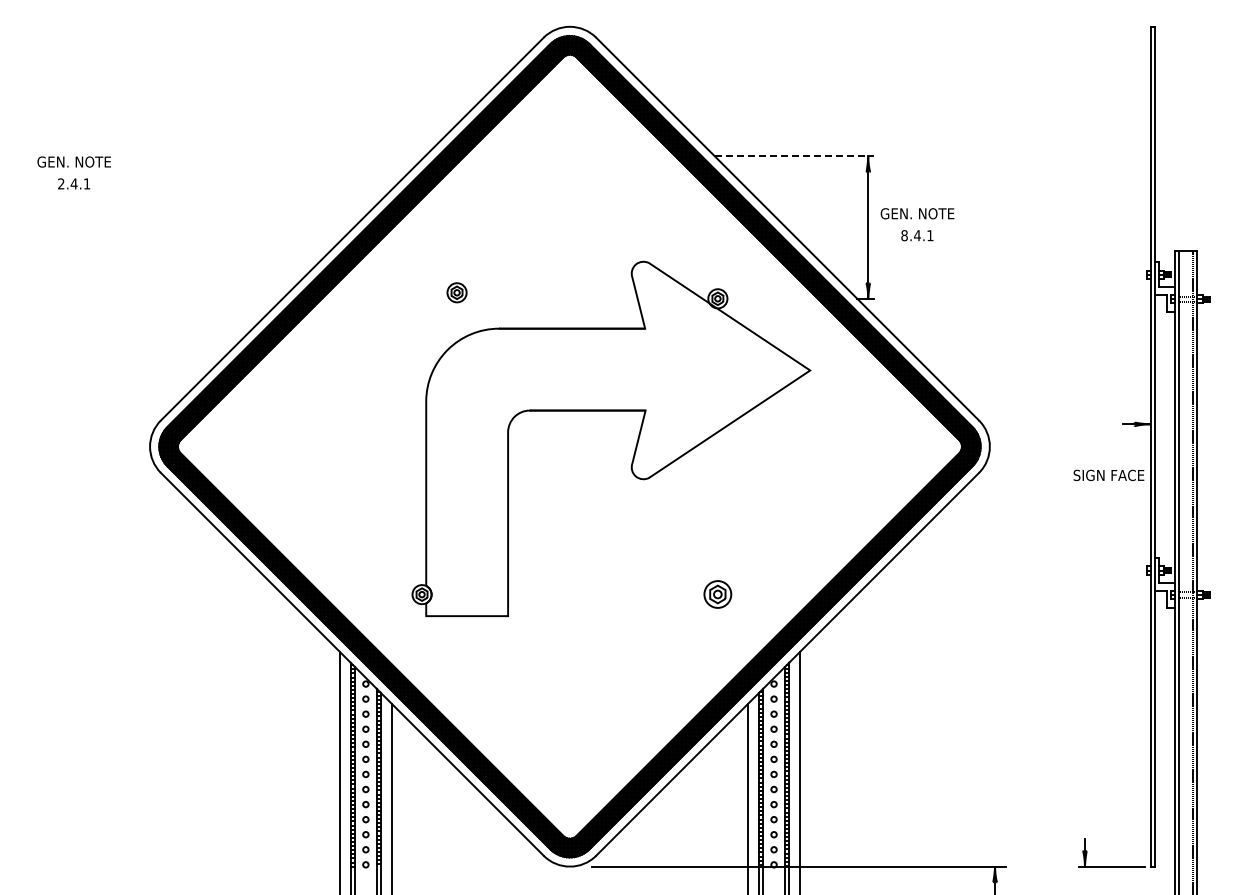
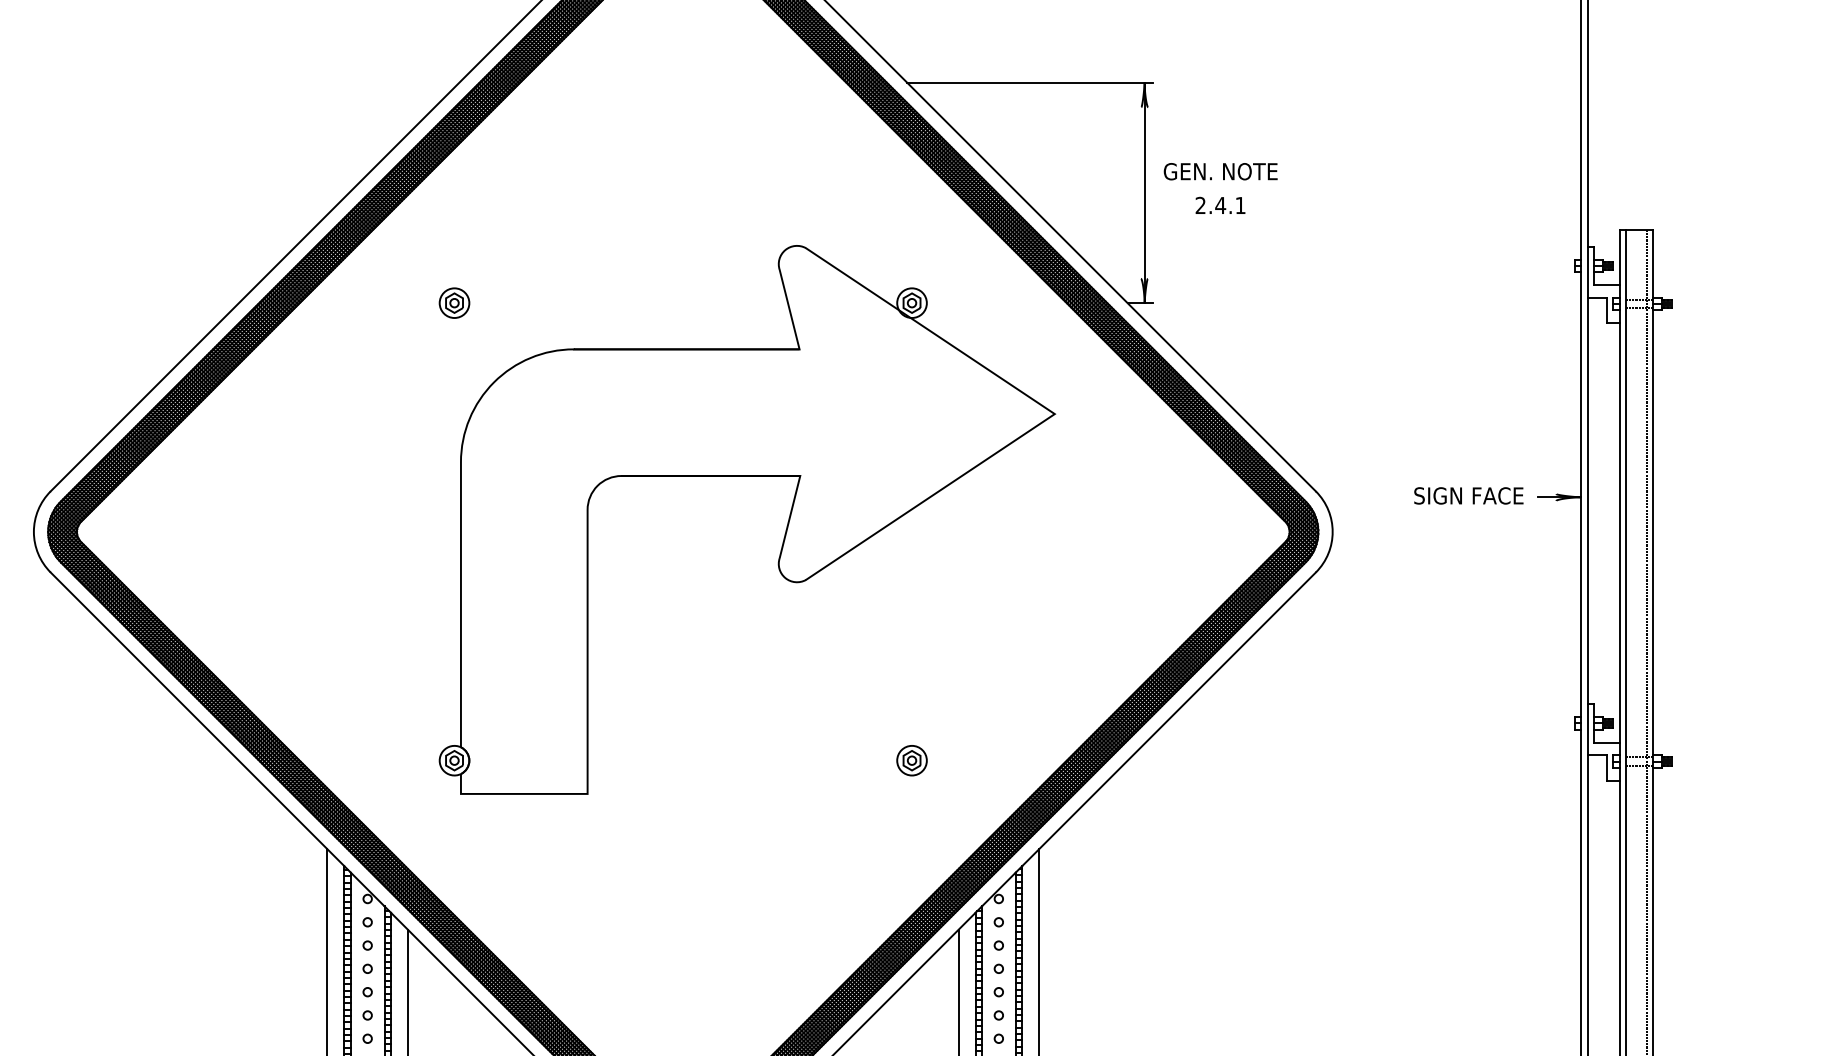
line: (794, 156) -> (1030, 83), dashed -> solid
text: (904, 235) -> (1200, 205), 8.4.1 -> 2.4.1
part: (456, 292) -> (453, 302), moved
text: (1108, 474) -> (1468, 494), moved
part: (717, 594) -> (911, 760), size x0.71

